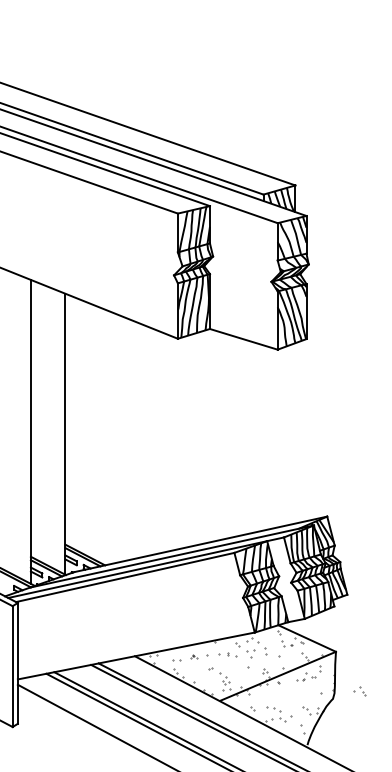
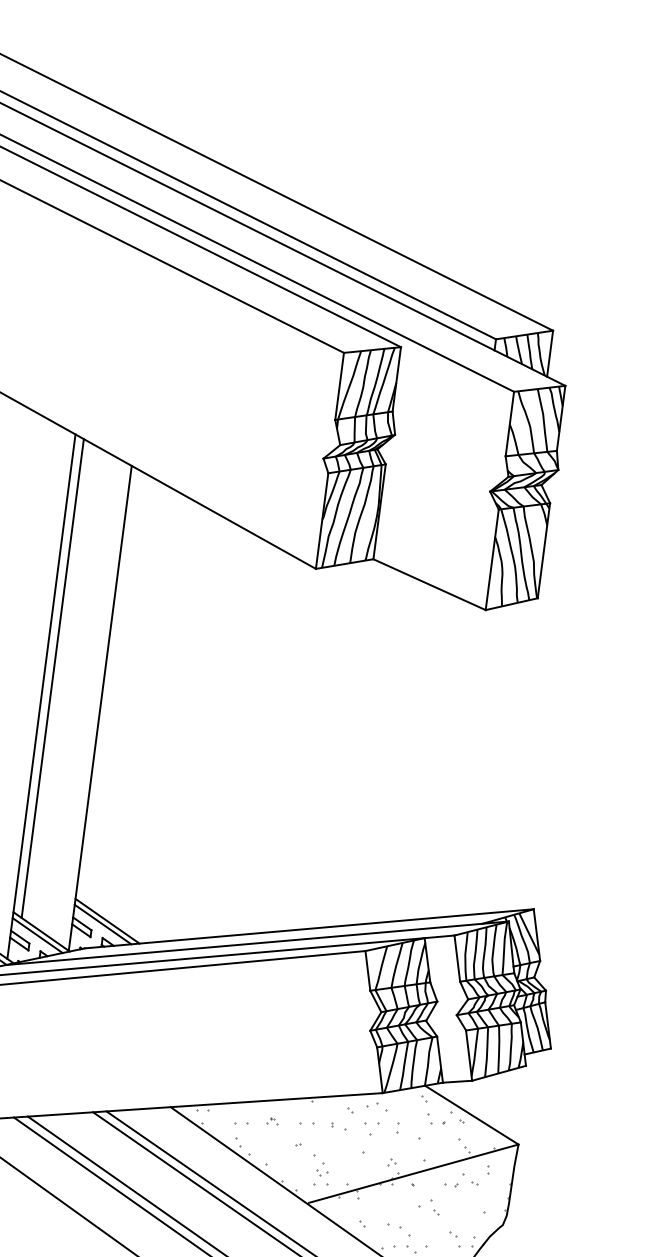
line: (36, 420) -> (53, 678), added
part: (213, 655) -> (306, 1123), size x0.62
part: (359, 691) -> (428, 1207), moved

